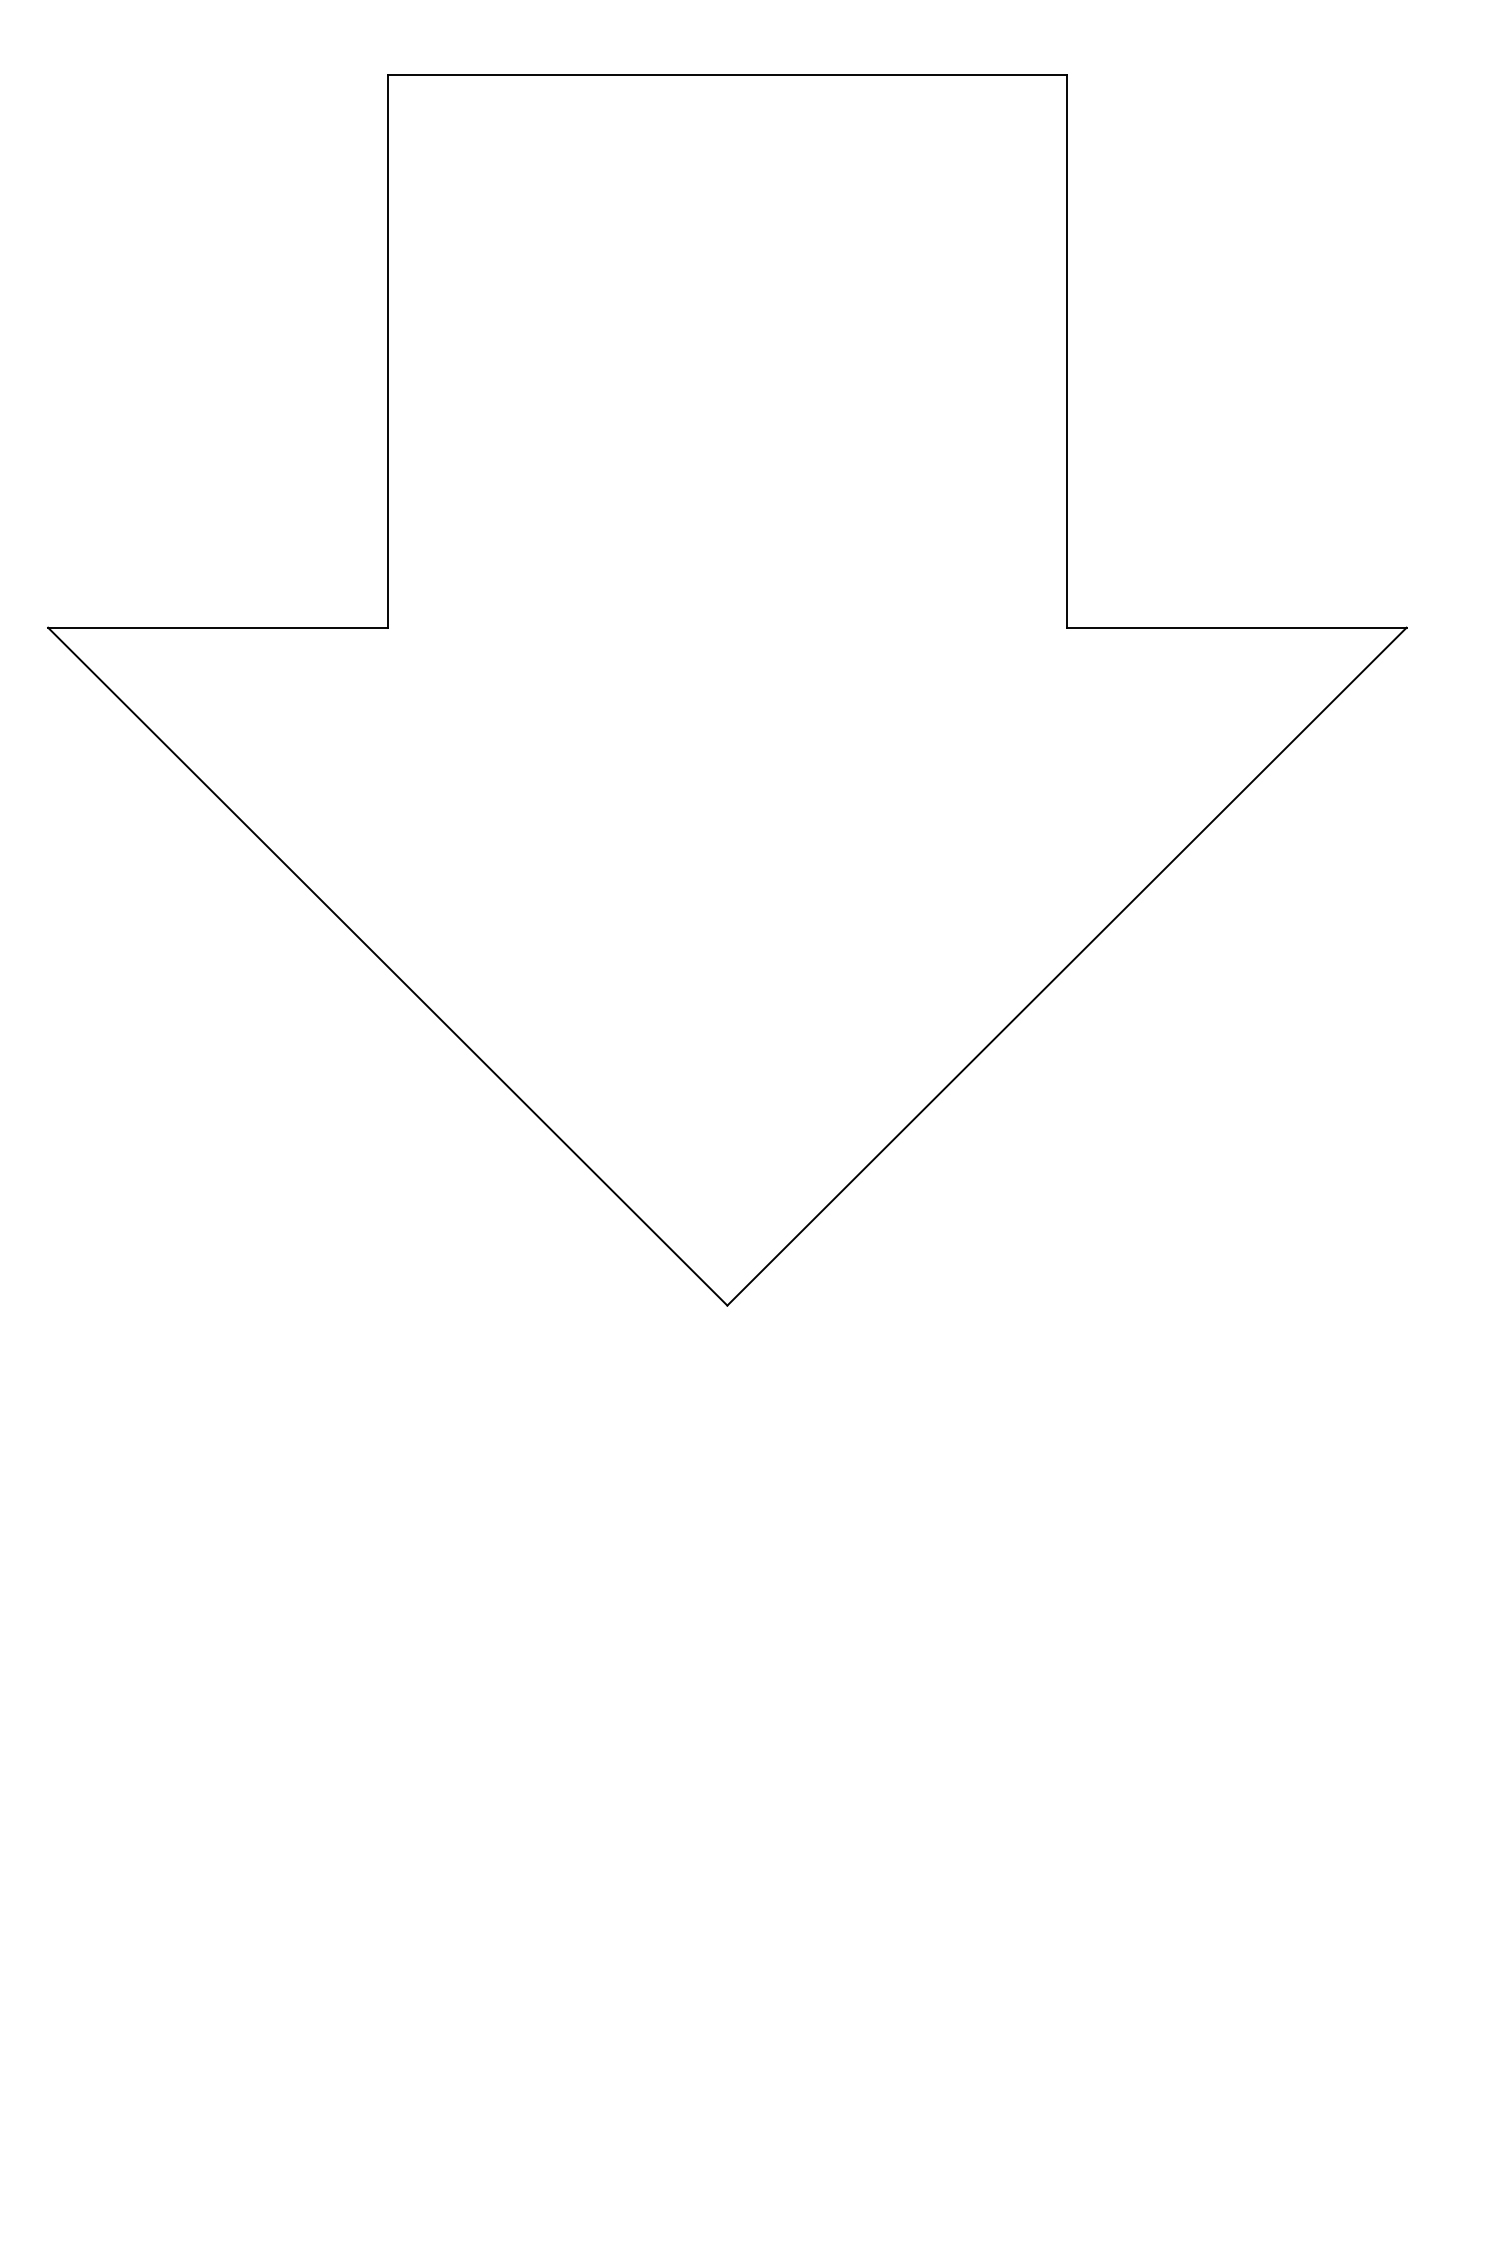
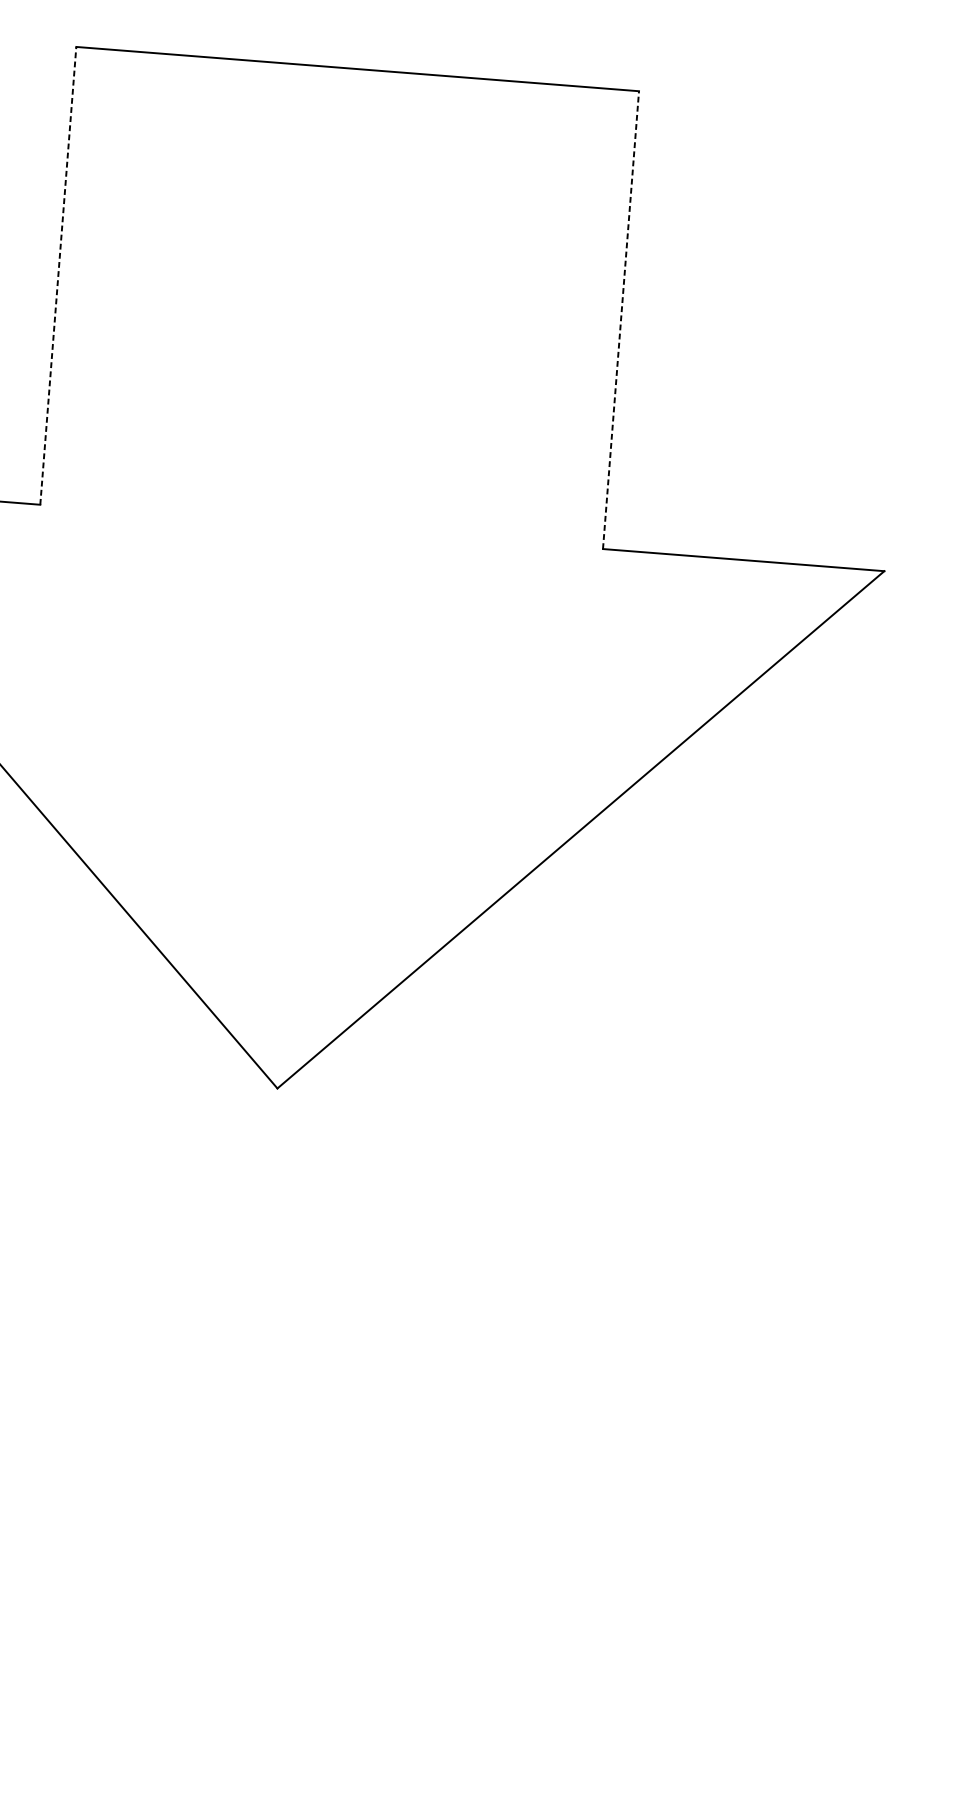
line: (387, 350) -> (58, 275), solid -> dashed
line: (1067, 350) -> (621, 319), solid -> dashed

